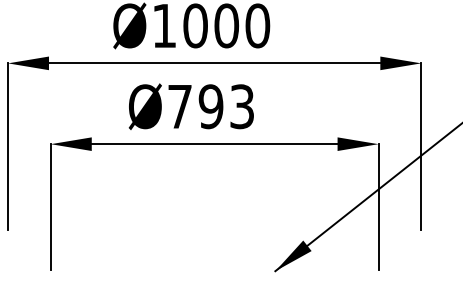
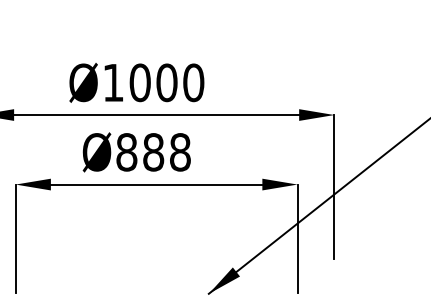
text: (211, 106) -> (153, 152), Ø793 -> Ø888

